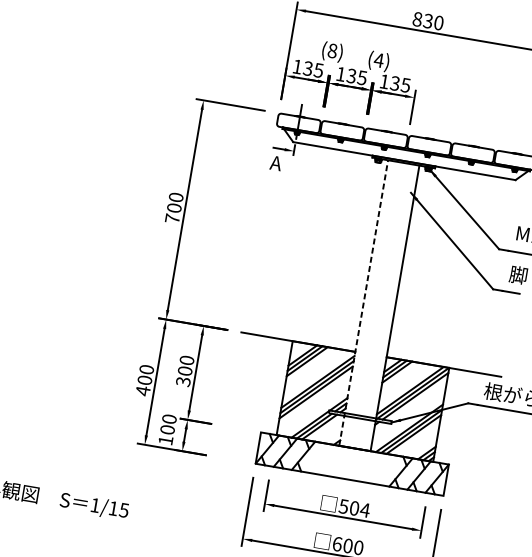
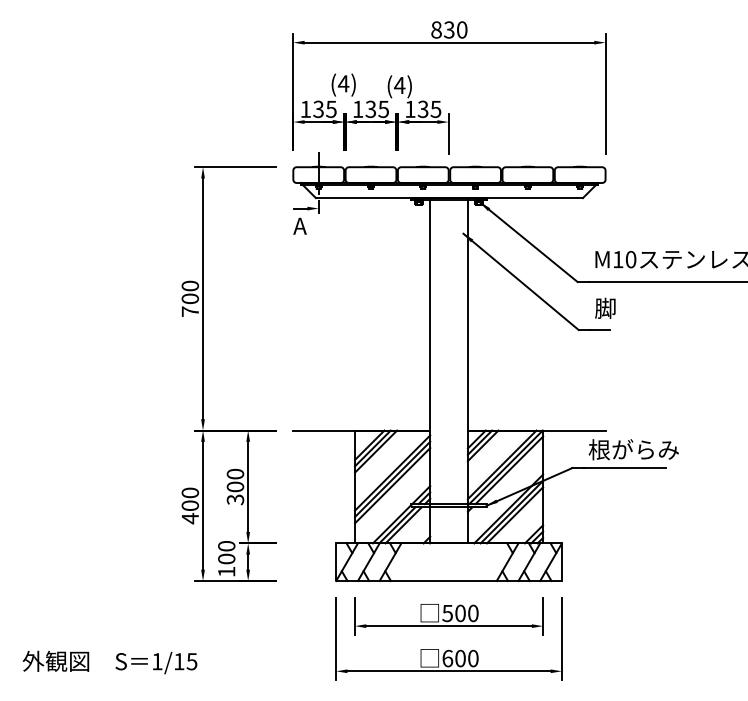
text: (332, 50) -> (343, 83), (8) -> (4)
line: (363, 302) -> (430, 371), dashed -> solid
text: (365, 510) -> (473, 613), 504 -> 500

